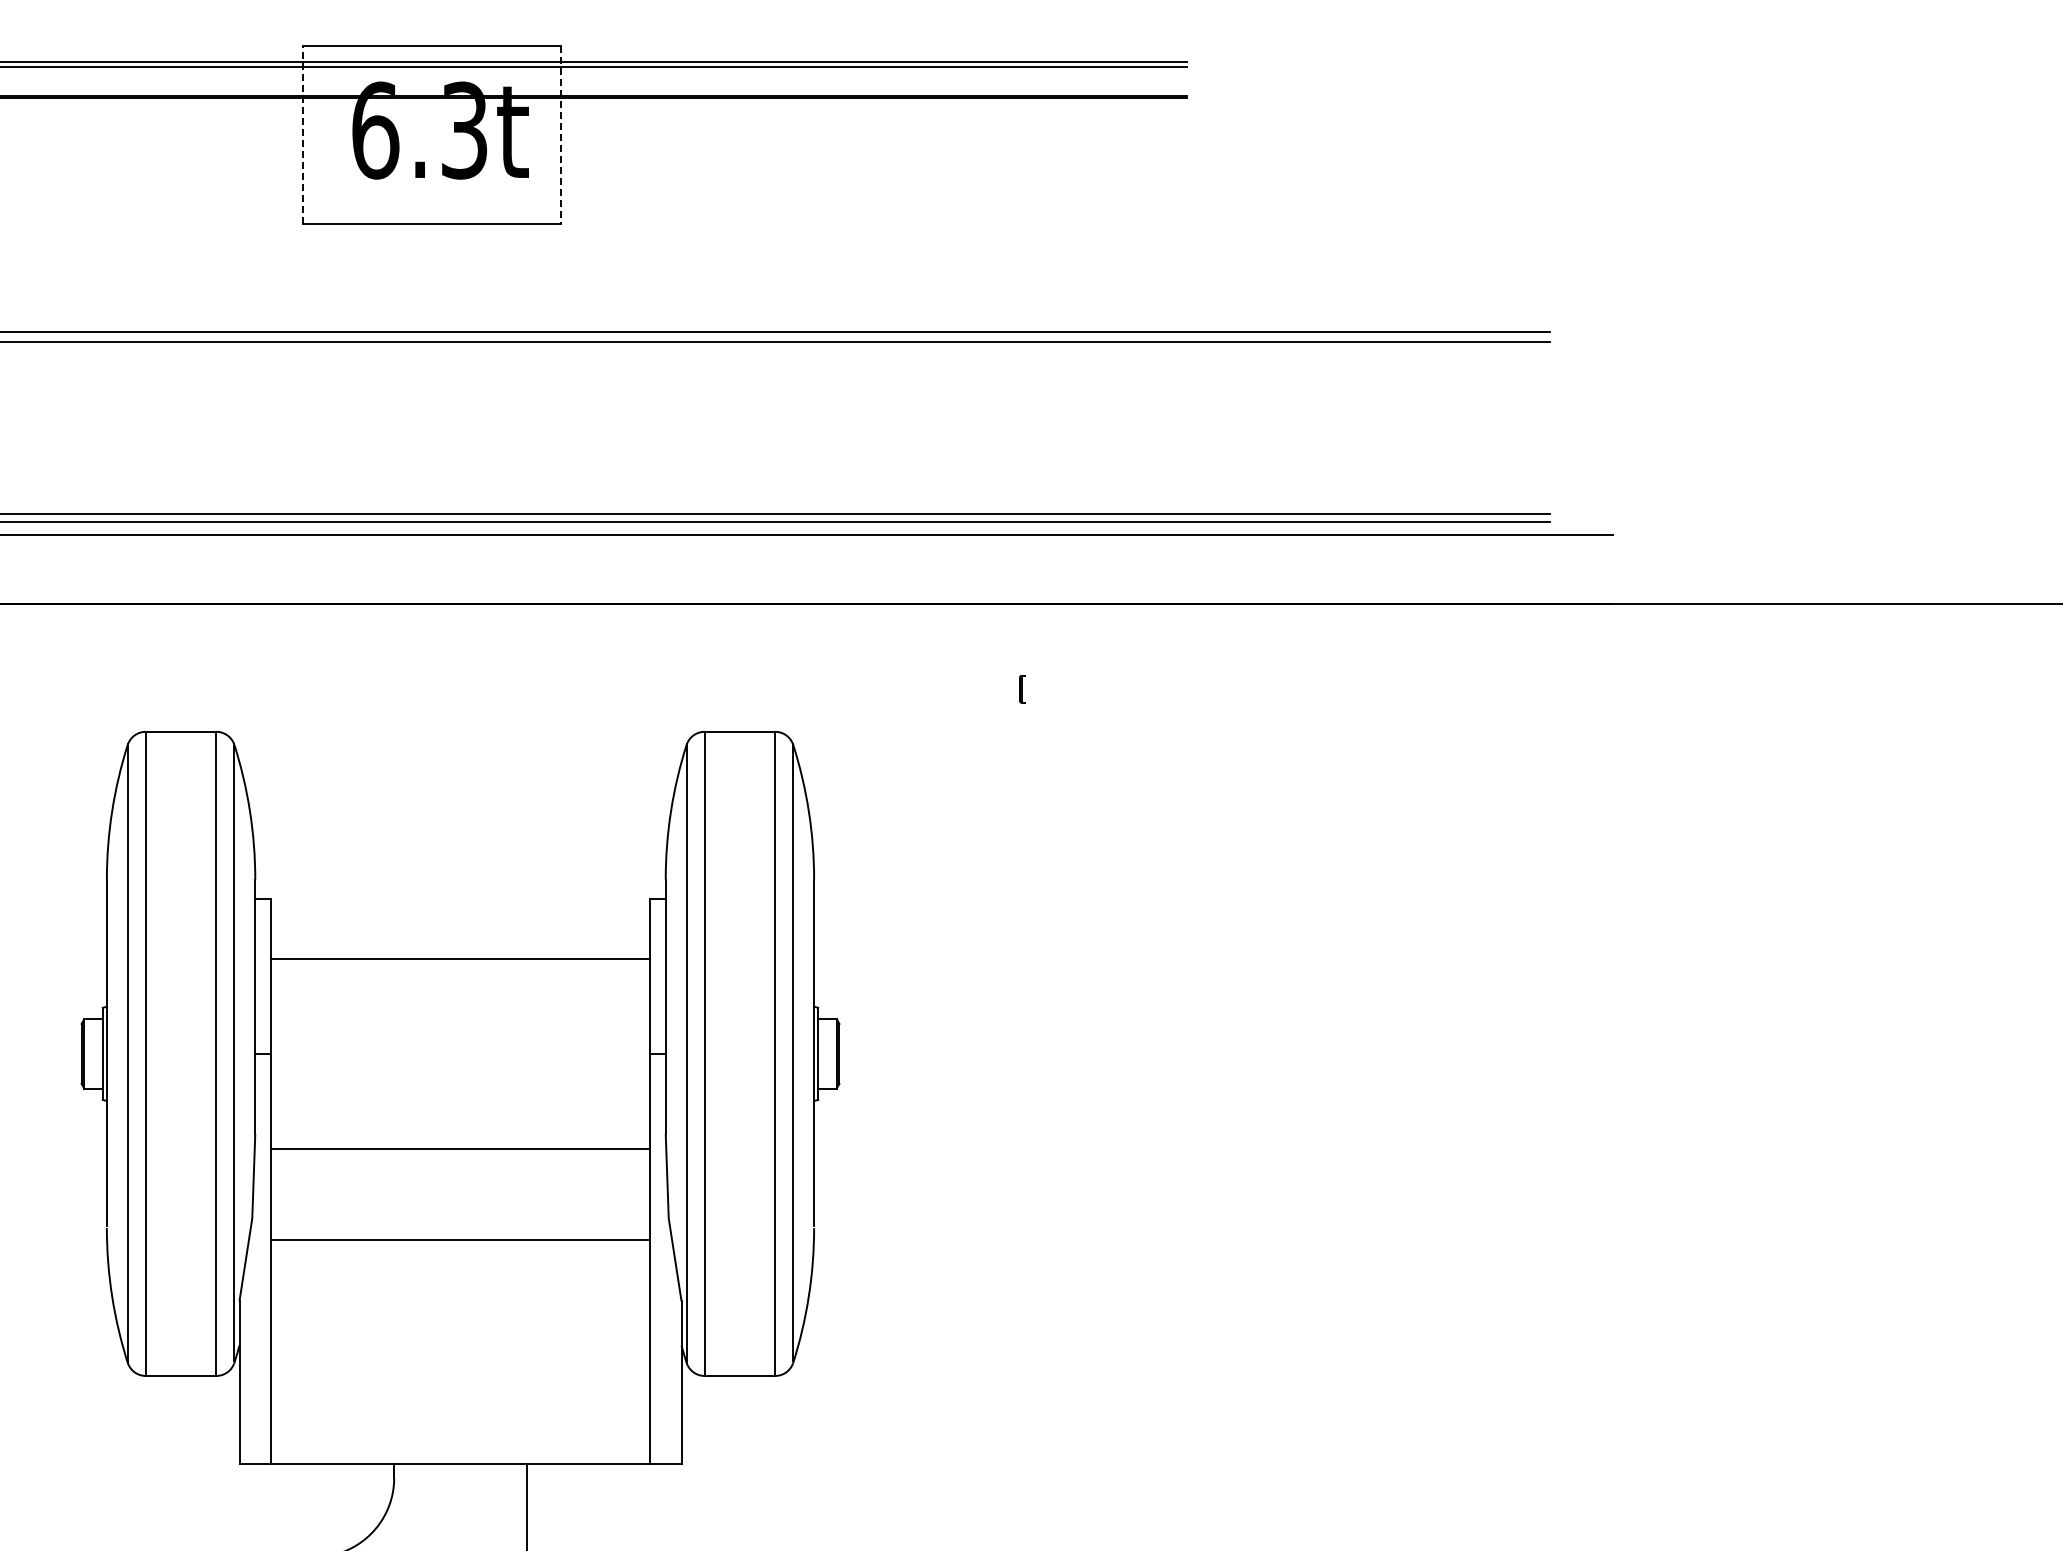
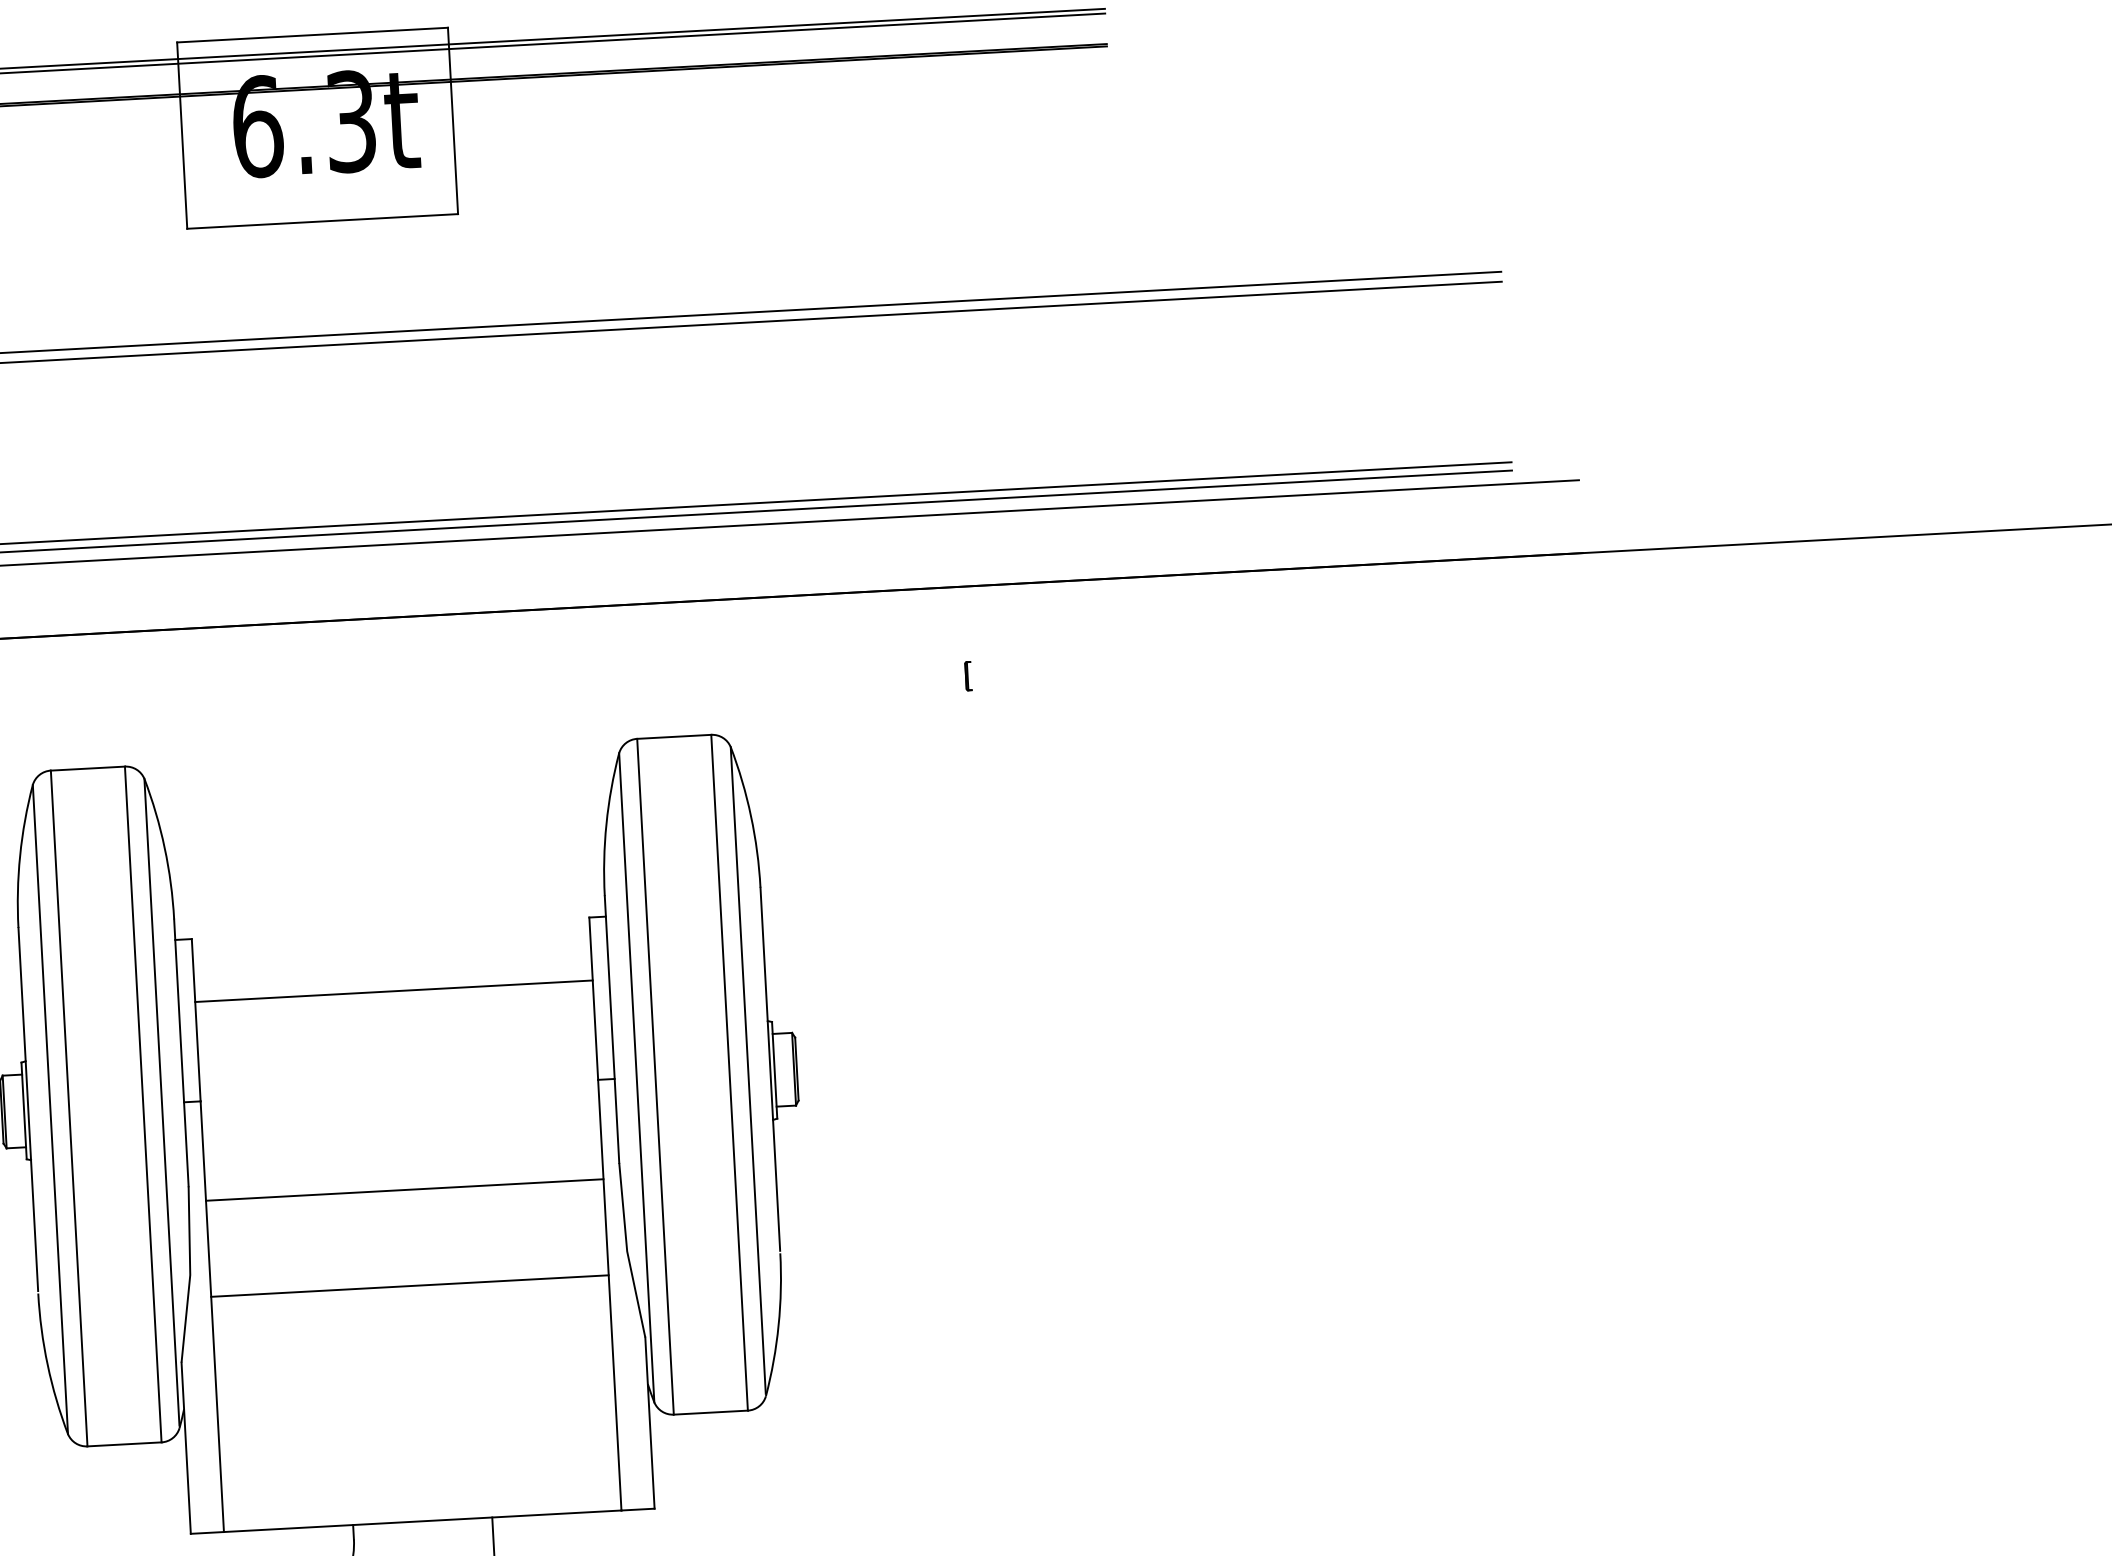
line: (303, 135) -> (182, 136), dashed -> solid
line: (561, 135) -> (453, 121), dashed -> solid

